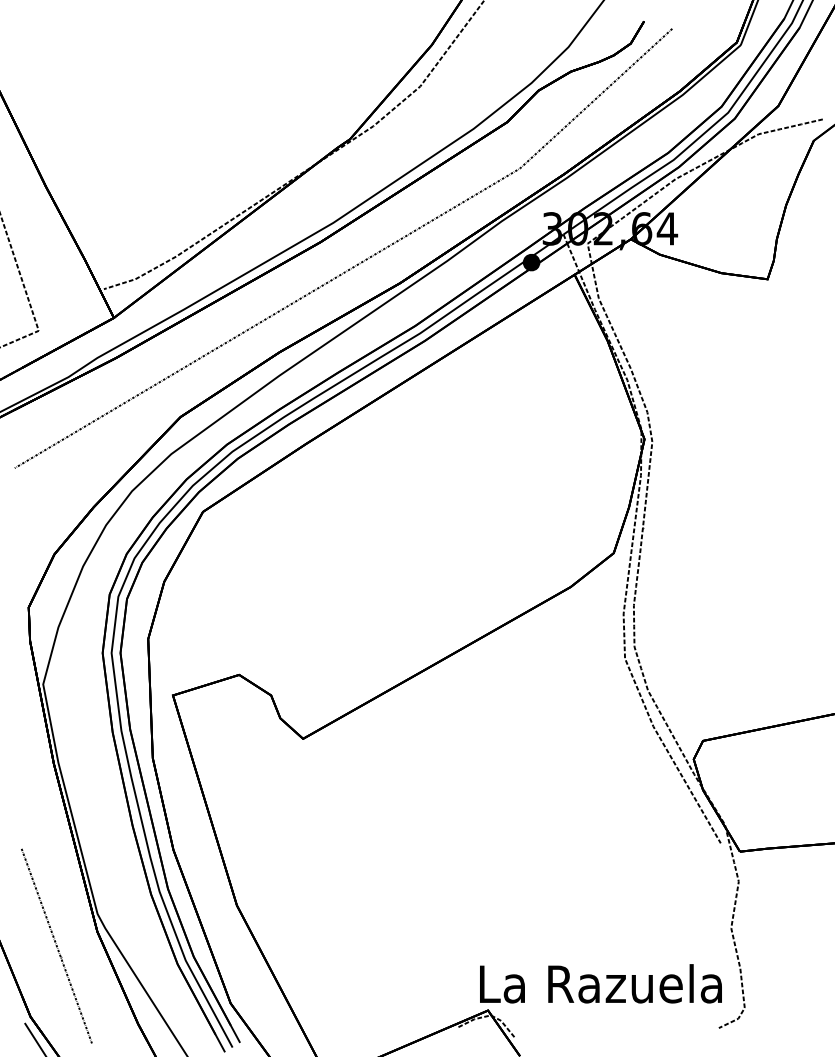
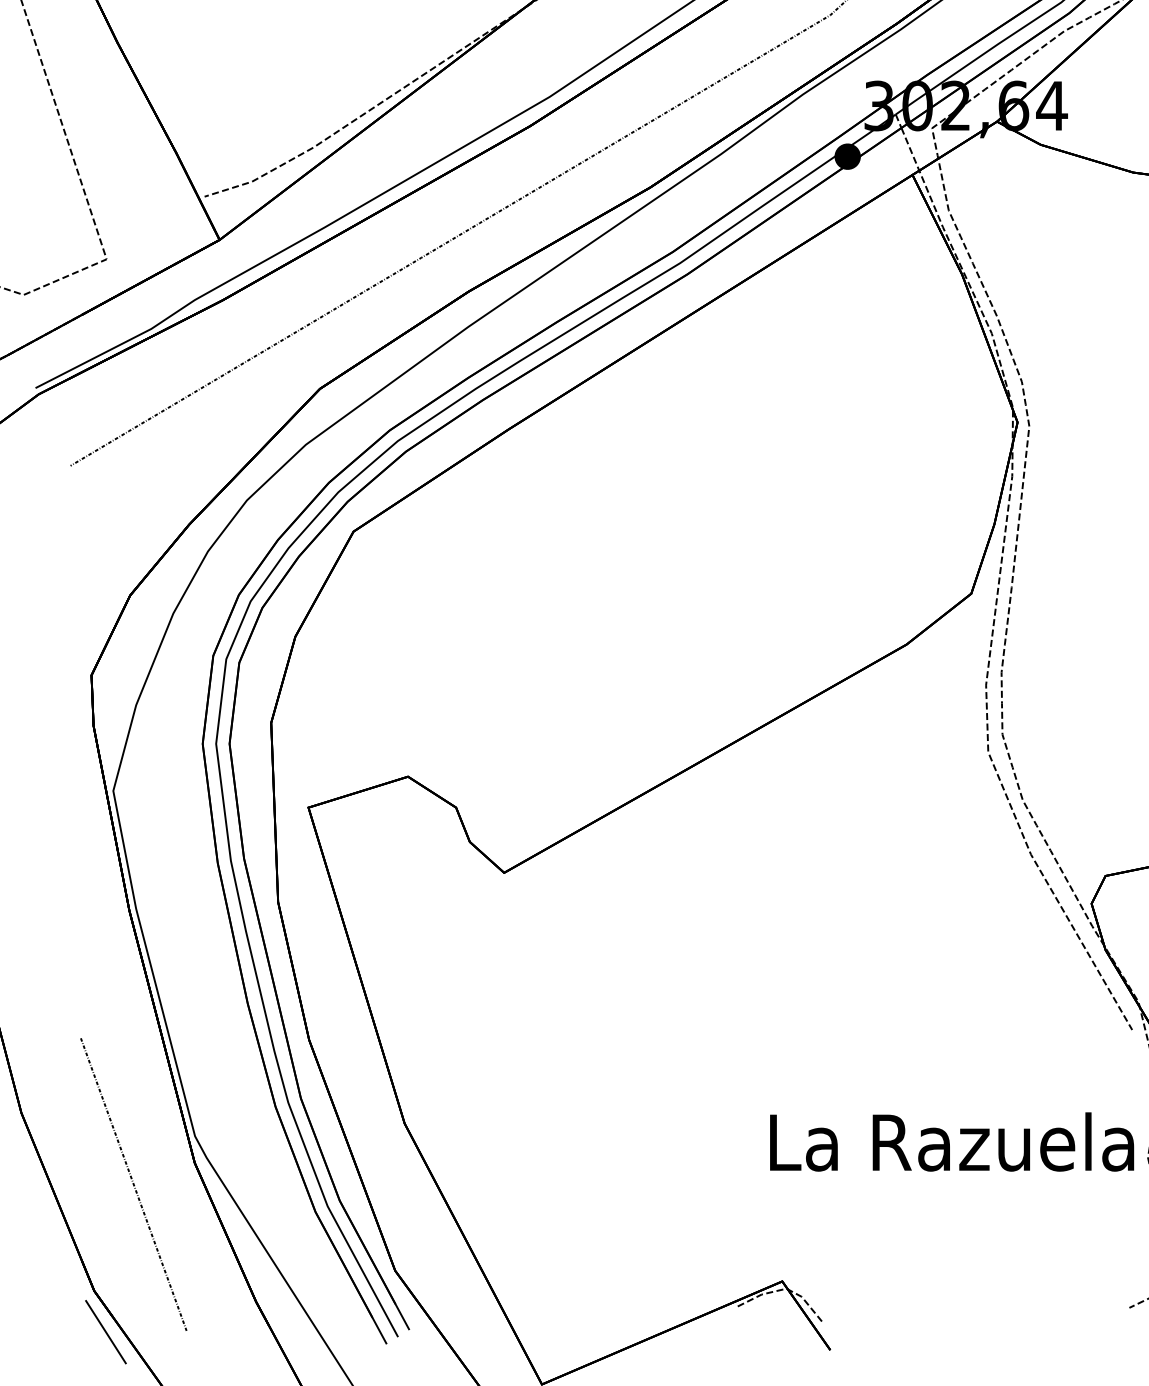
text: (600, 983) -> (951, 1141), moved

